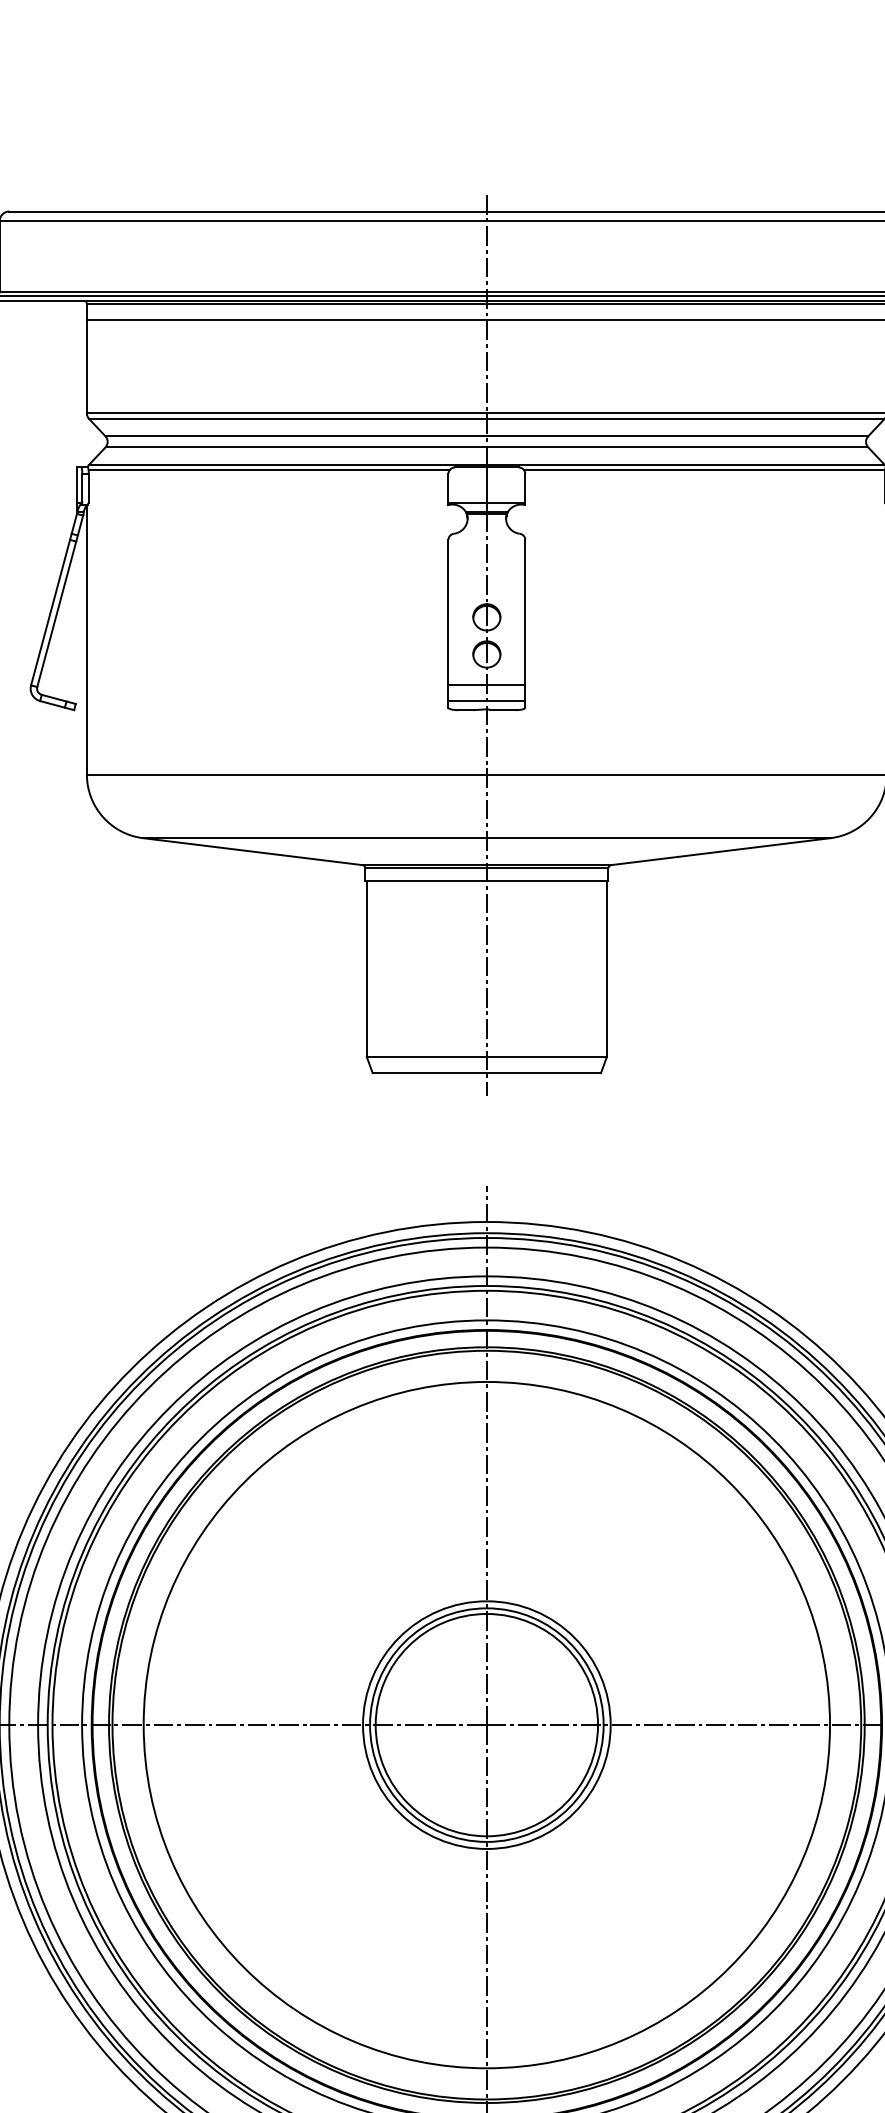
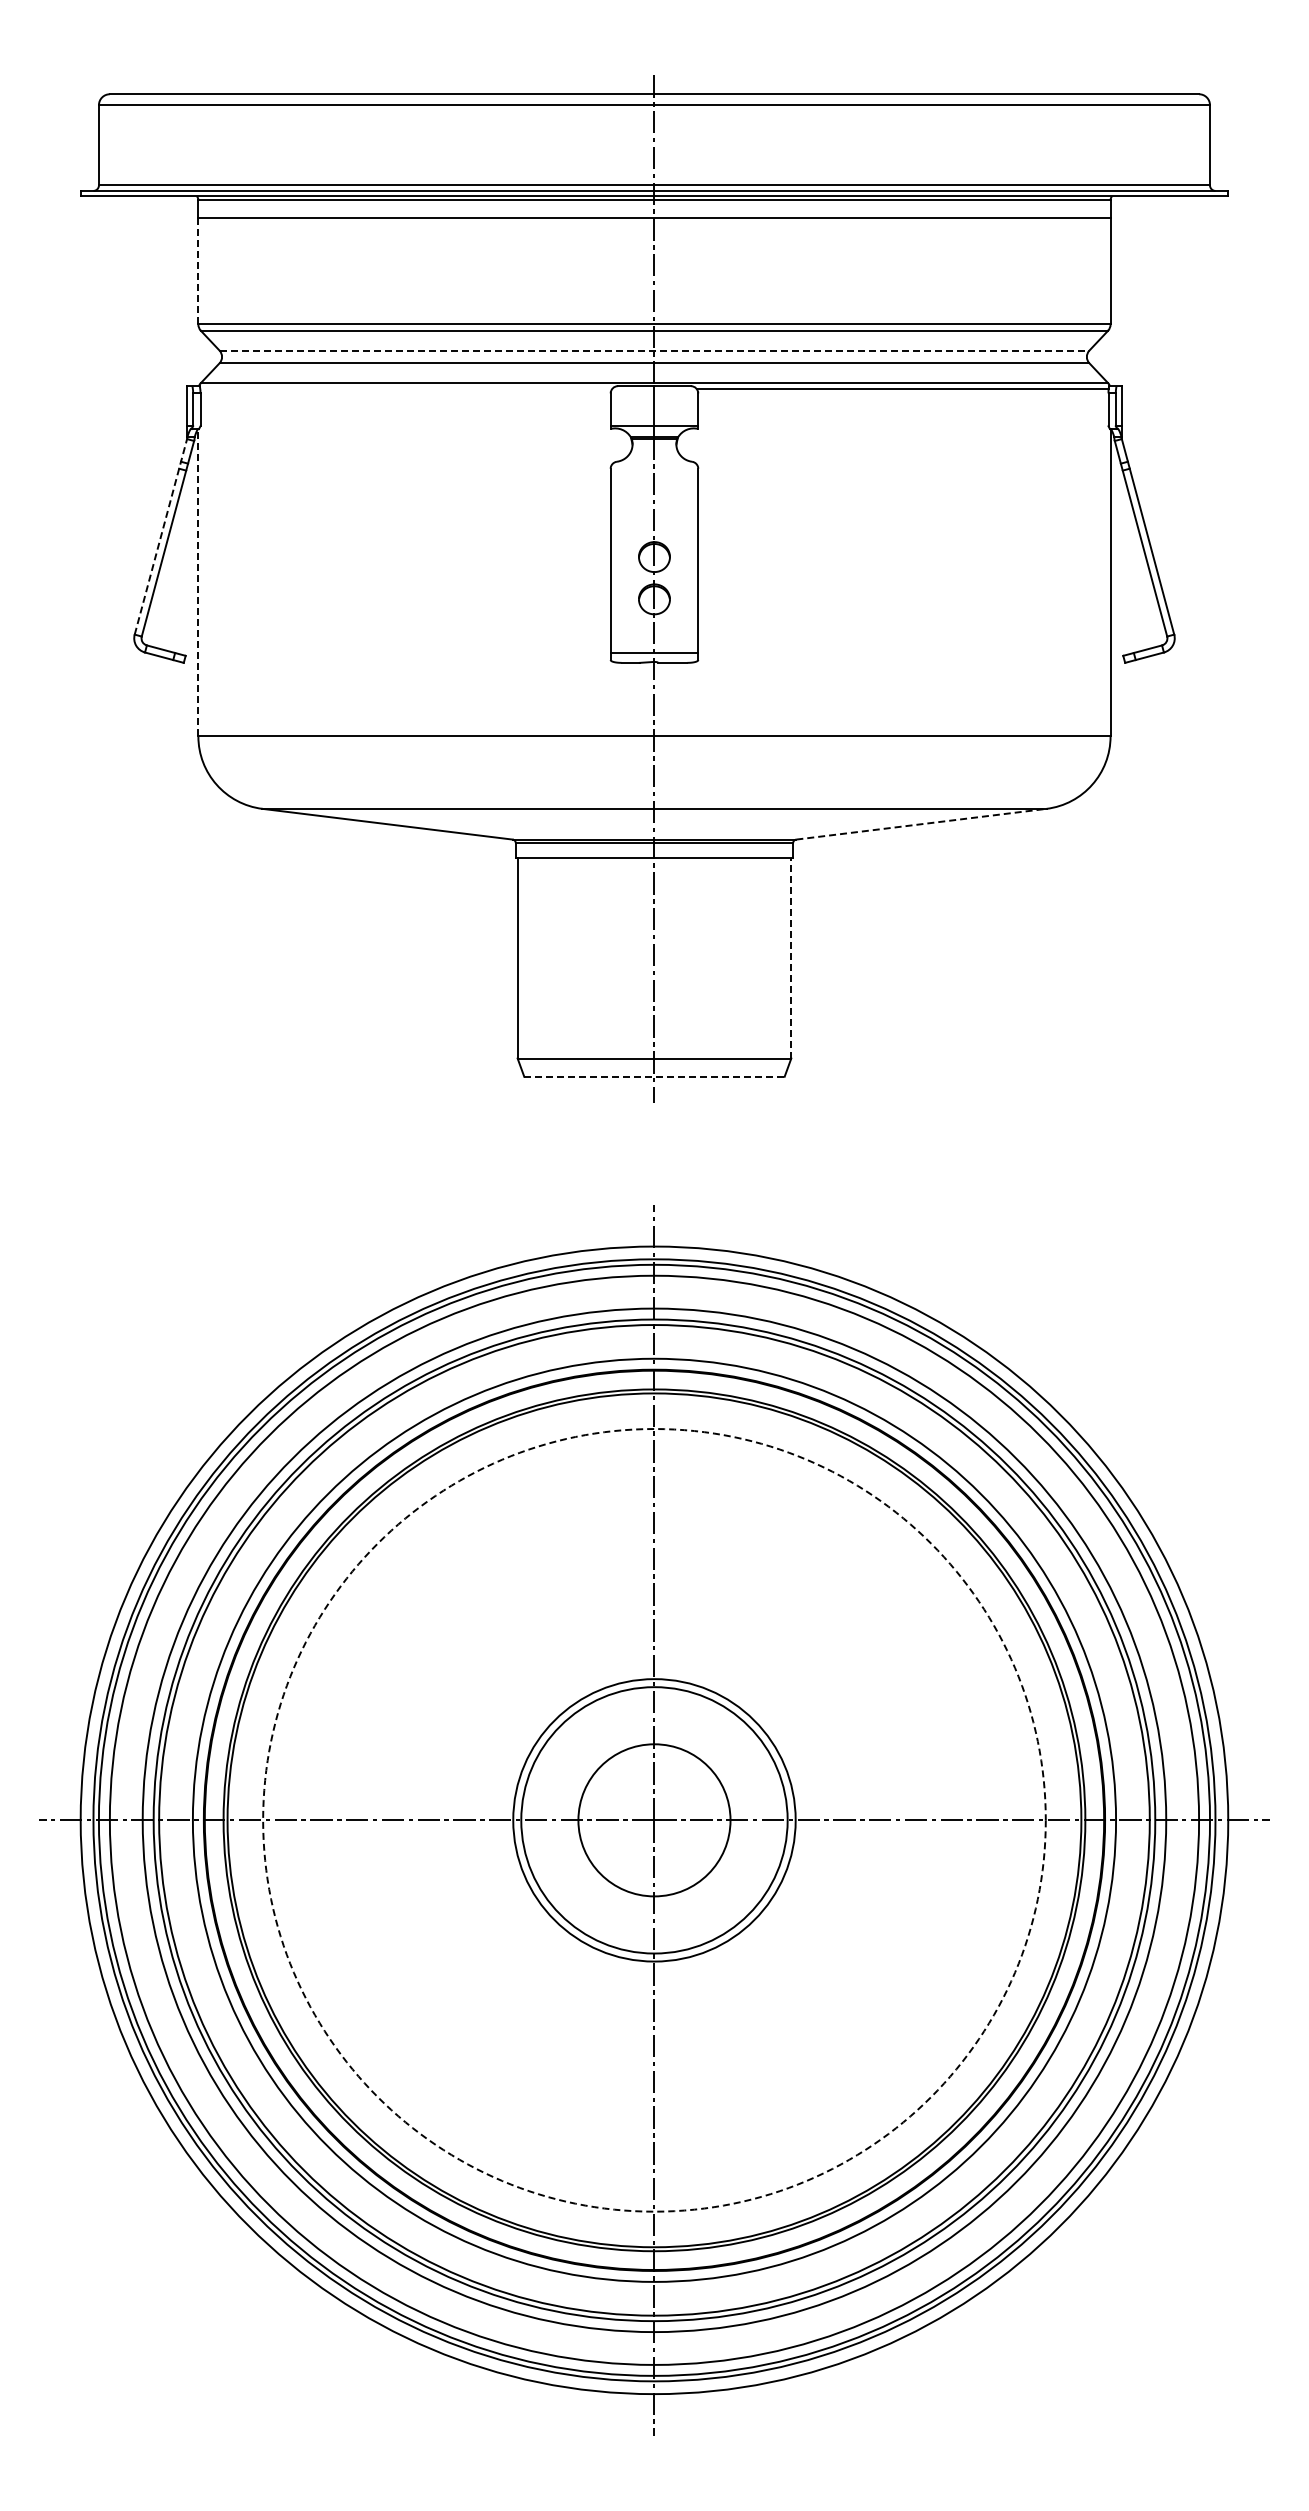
line: (87, 366) -> (198, 270), solid -> dashed
line: (486, 436) -> (654, 350), solid -> dashed
line: (268, 470) -> (405, 389), removed
line: (54, 599) -> (161, 536), solid -> dashed
line: (87, 639) -> (198, 582), solid -> dashed
line: (486, 685) -> (654, 634), removed
line: (721, 851) -> (921, 824), solid -> dashed
line: (607, 968) -> (791, 957), solid -> dashed
line: (486, 1072) -> (654, 1076), solid -> dashed
circle: (486, 1725) -> (654, 1820), size x0.6
circle: (486, 1725) -> (654, 1820), solid -> dashed

